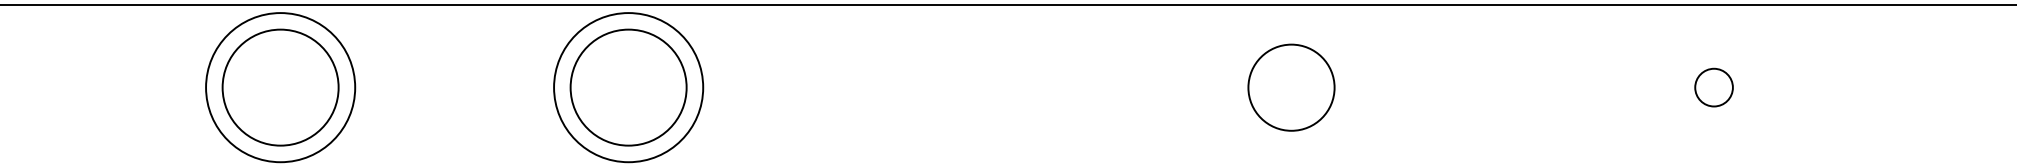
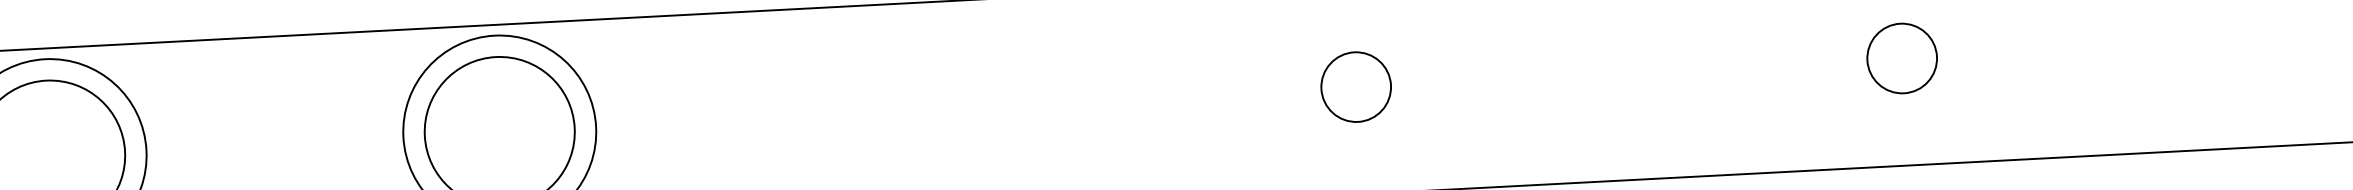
circle: (1291, 87) -> (1356, 86), size x0.62
circle: (1714, 87) -> (1902, 58), size x1.43

